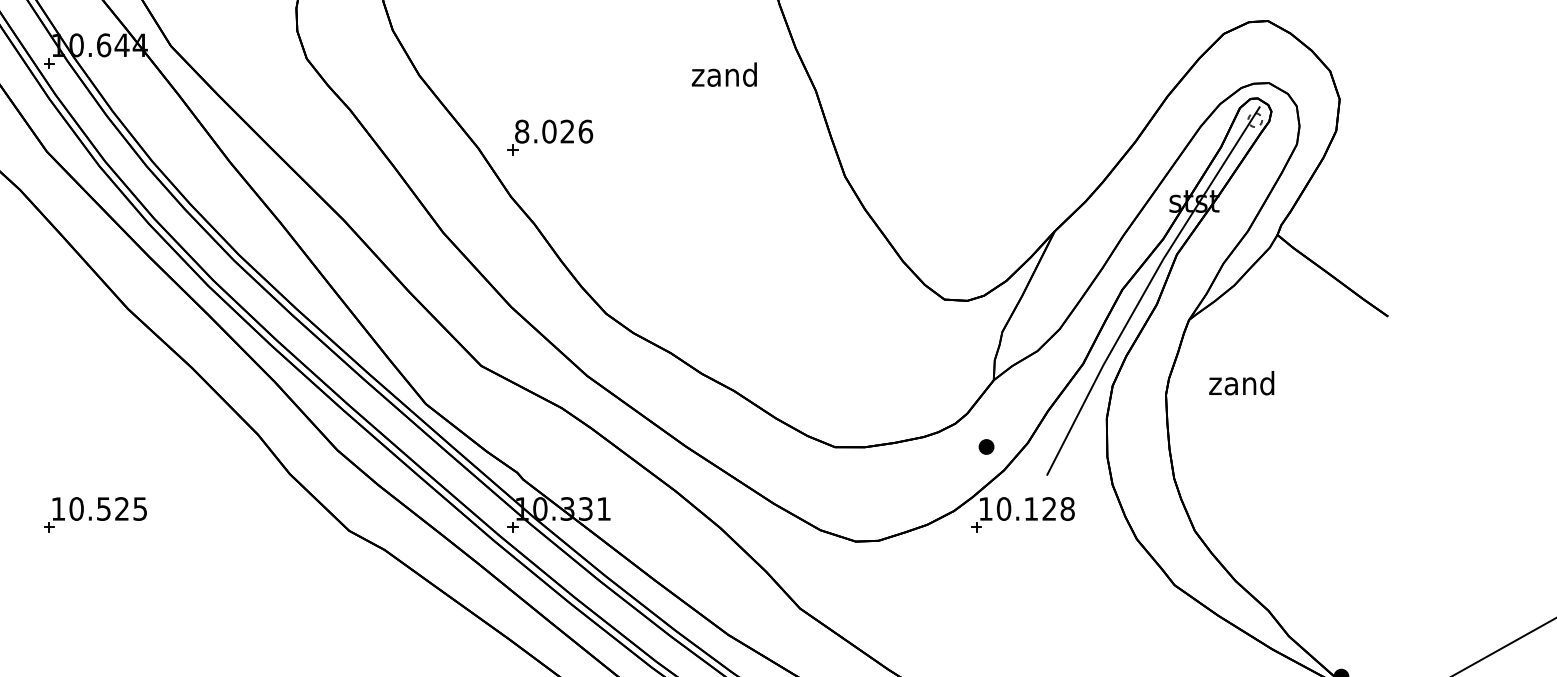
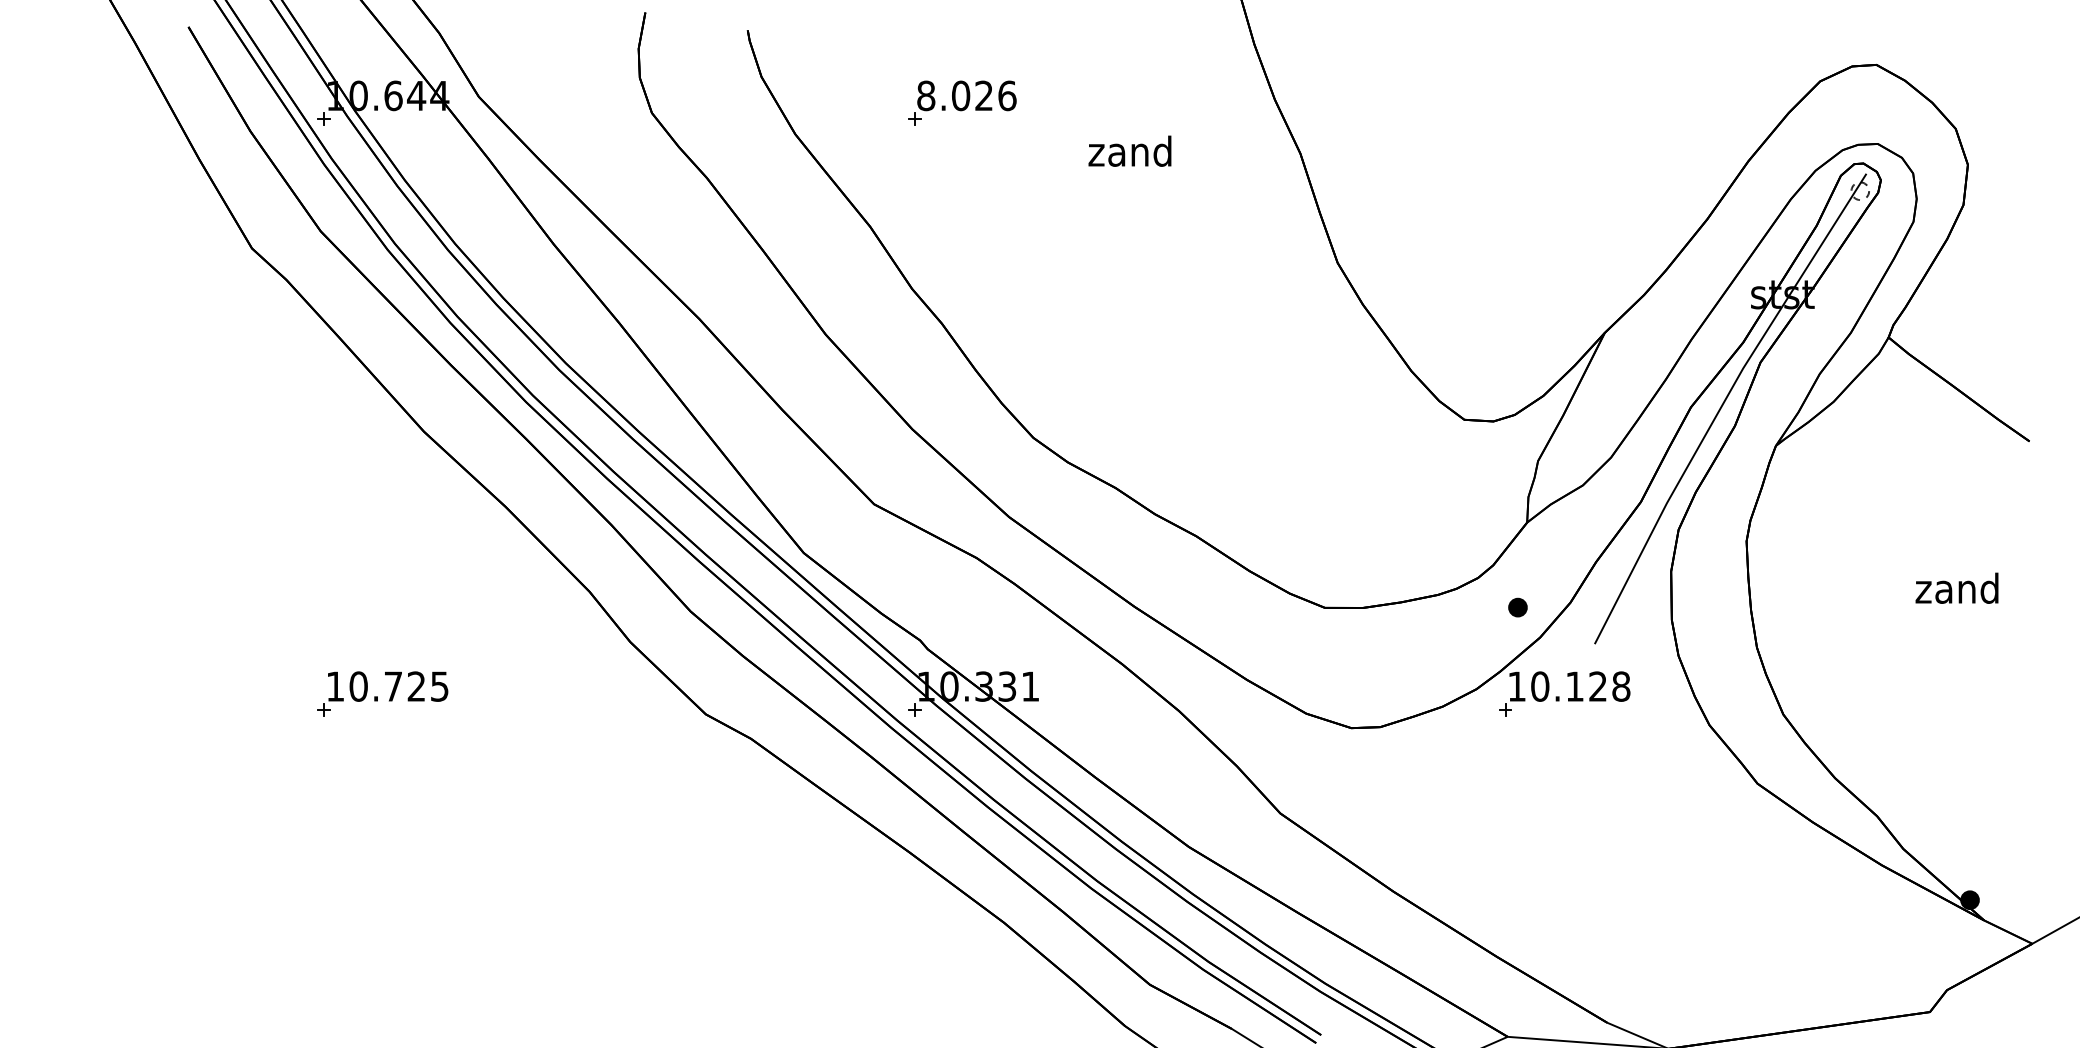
text: (724, 74) -> (1129, 150), moved
part: (550, 136) -> (962, 102), moved
text: (1241, 382) -> (1956, 587), moved
text: (103, 508) -> (392, 686), 10.525 -> 10.725

